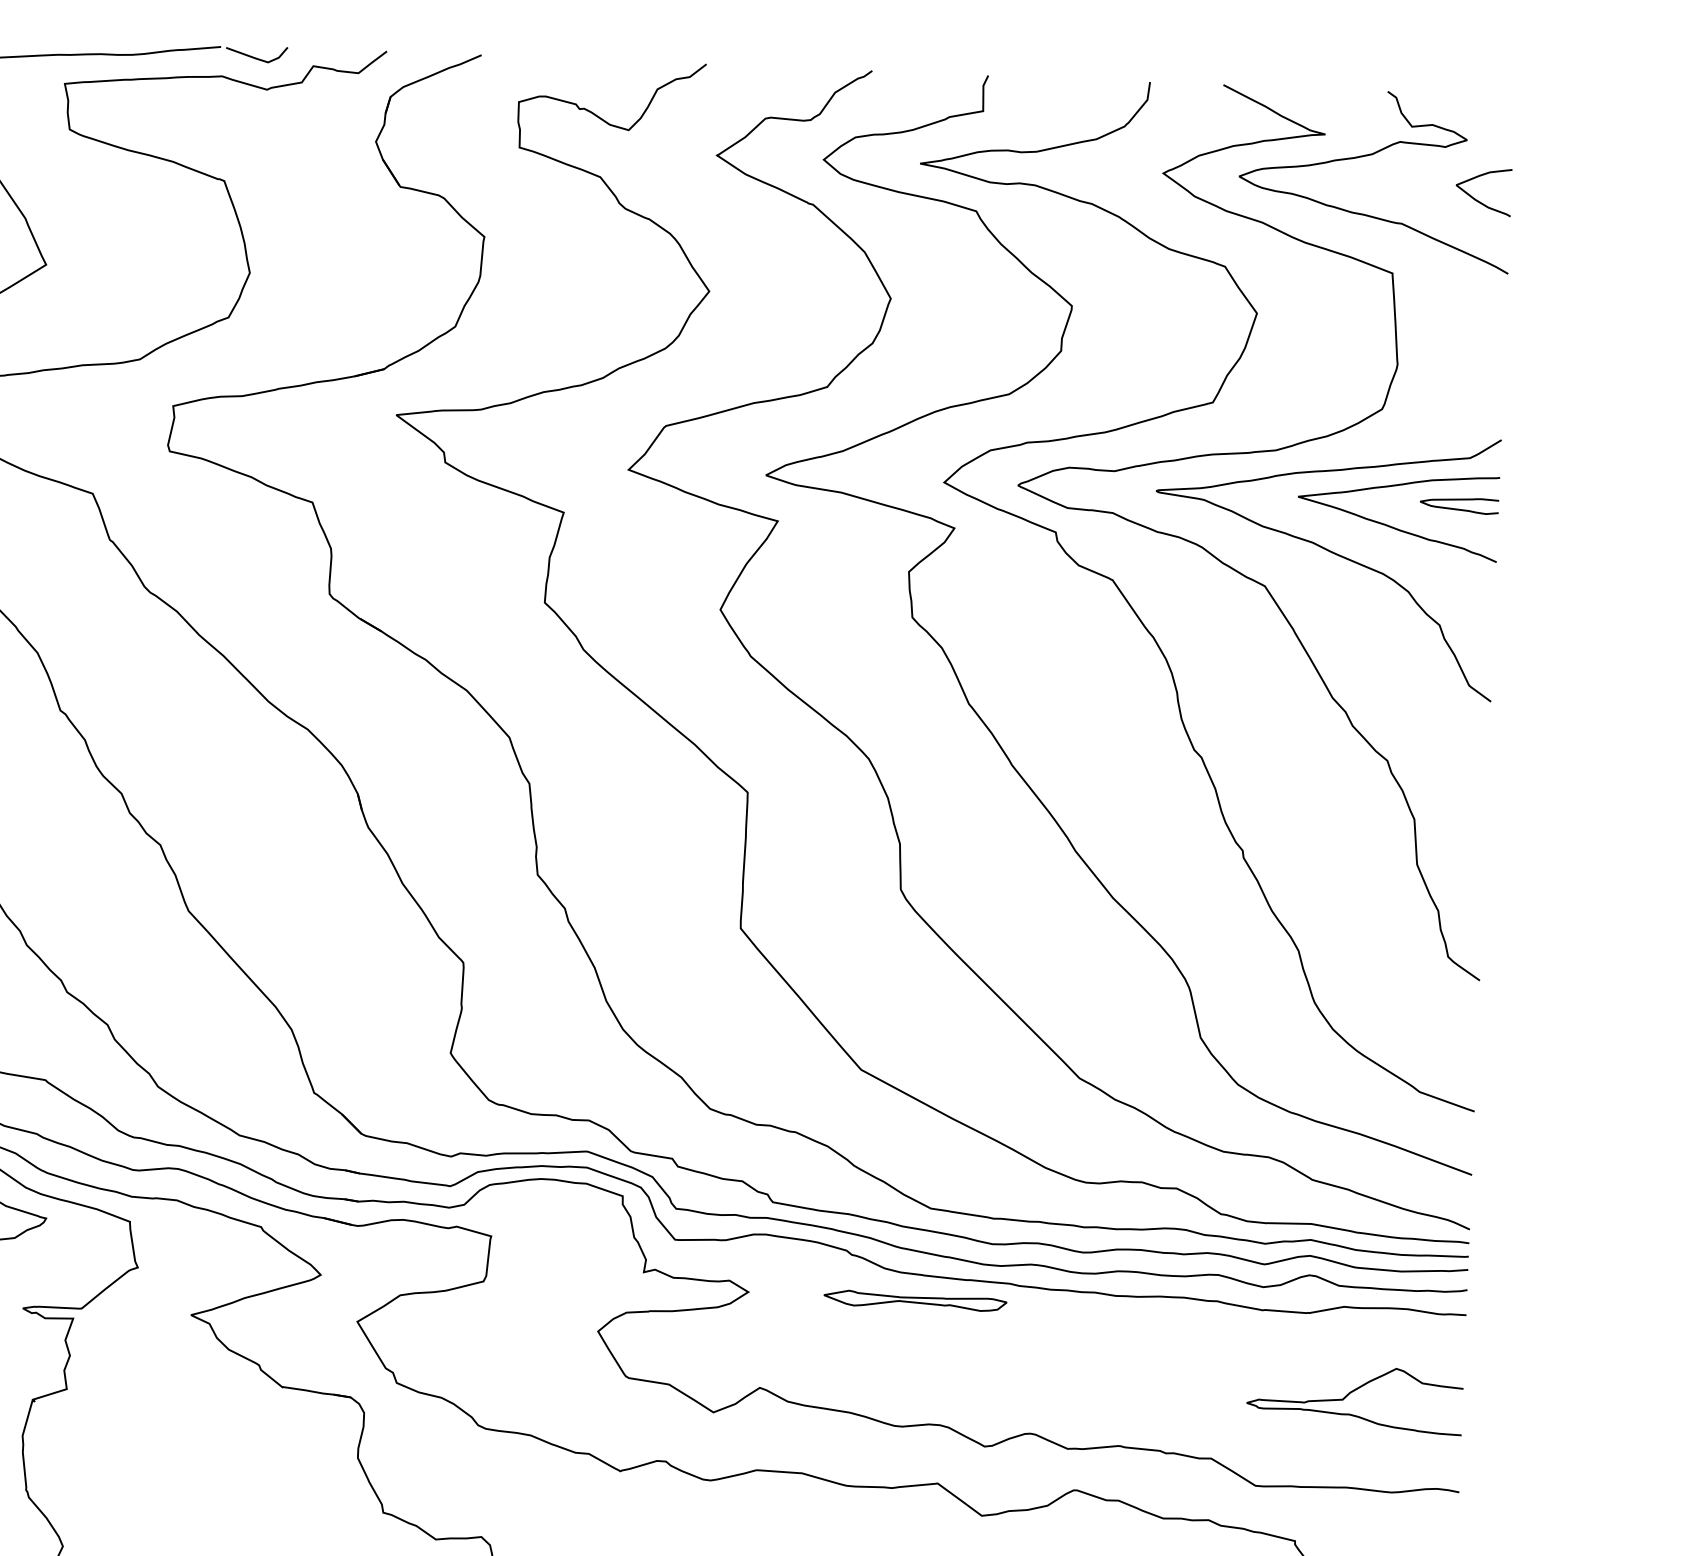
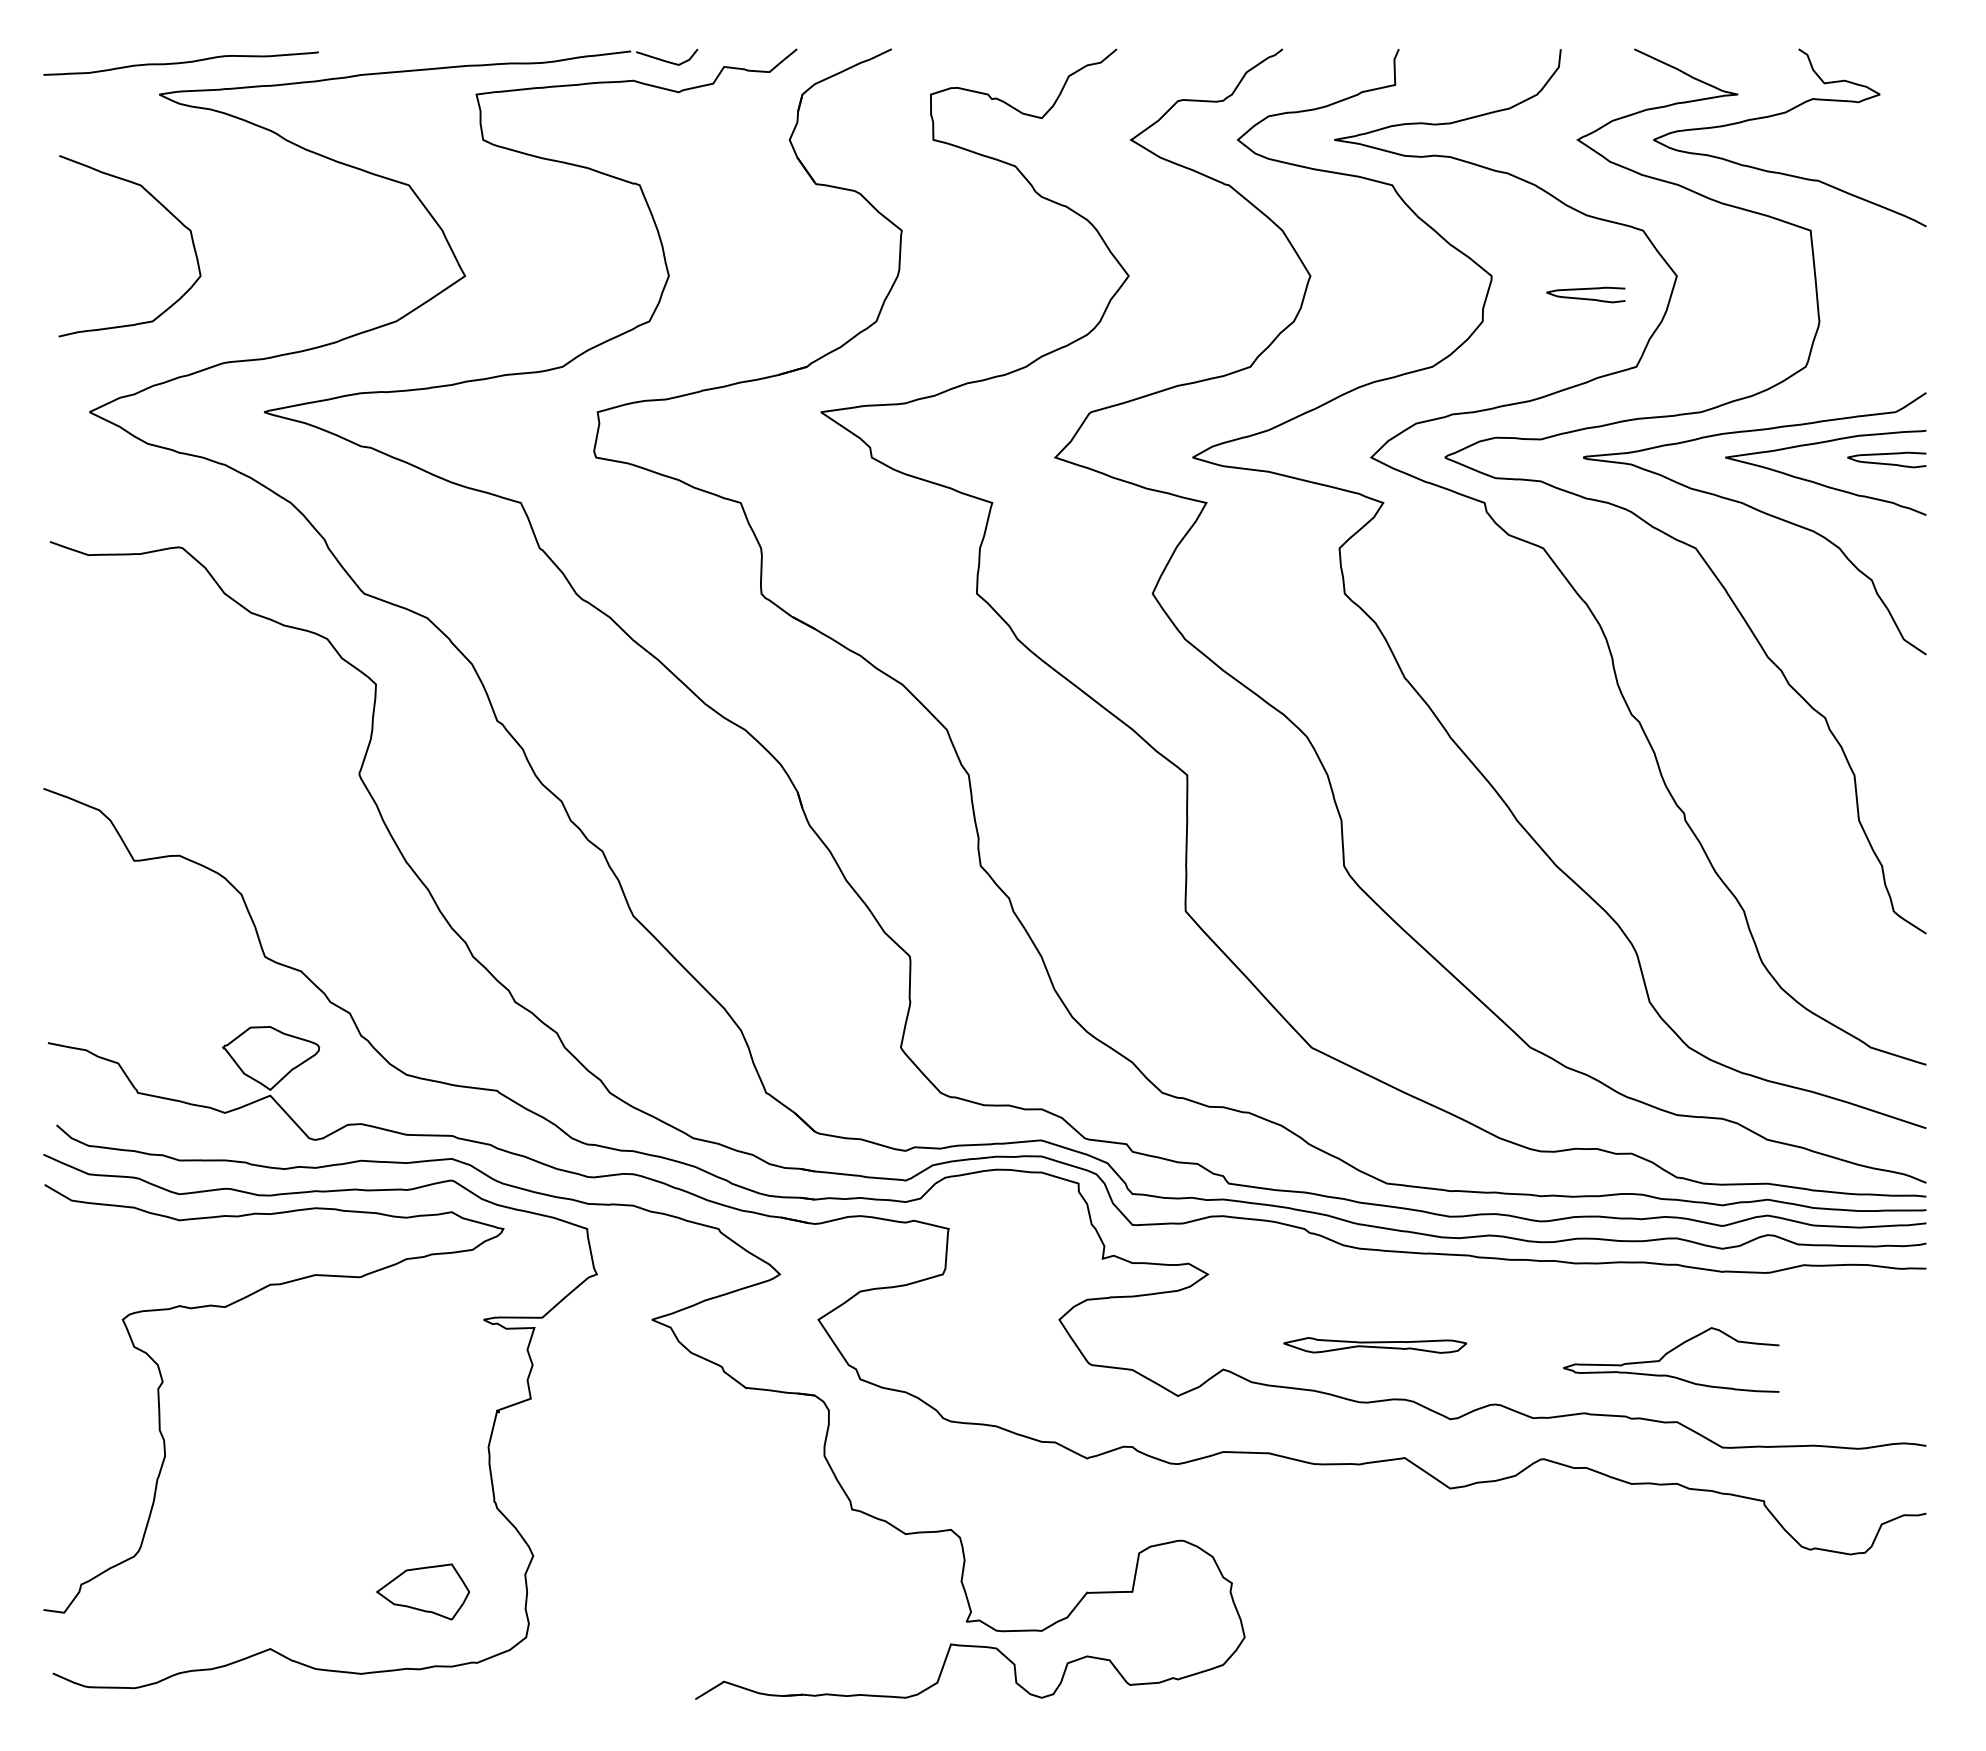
curve: (1479, 200) -> (1894, 154), removed
curve: (1164, 332) -> (1585, 298), added
part: (915, 1300) -> (1375, 1345), moved
curve: (1351, 1393) -> (1667, 1354), moved

